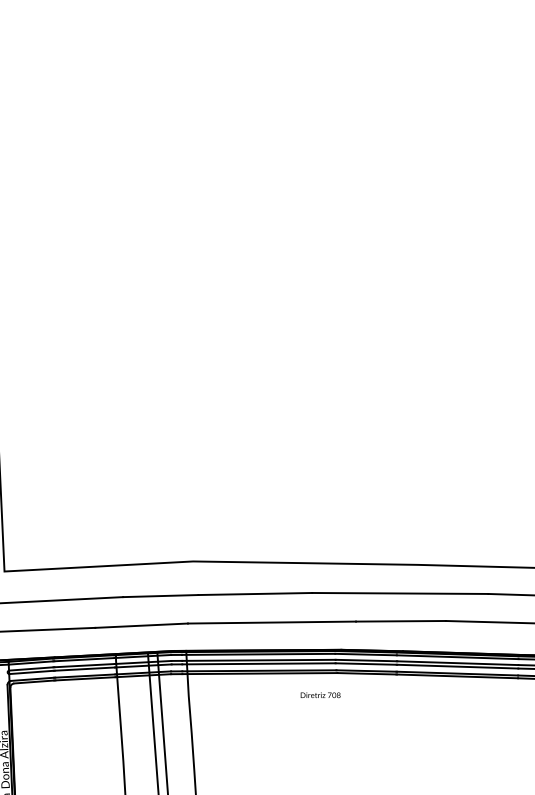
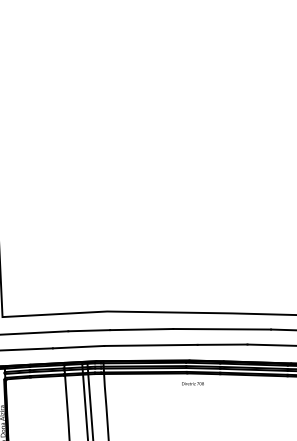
text: (319, 694) -> (192, 383), moved

